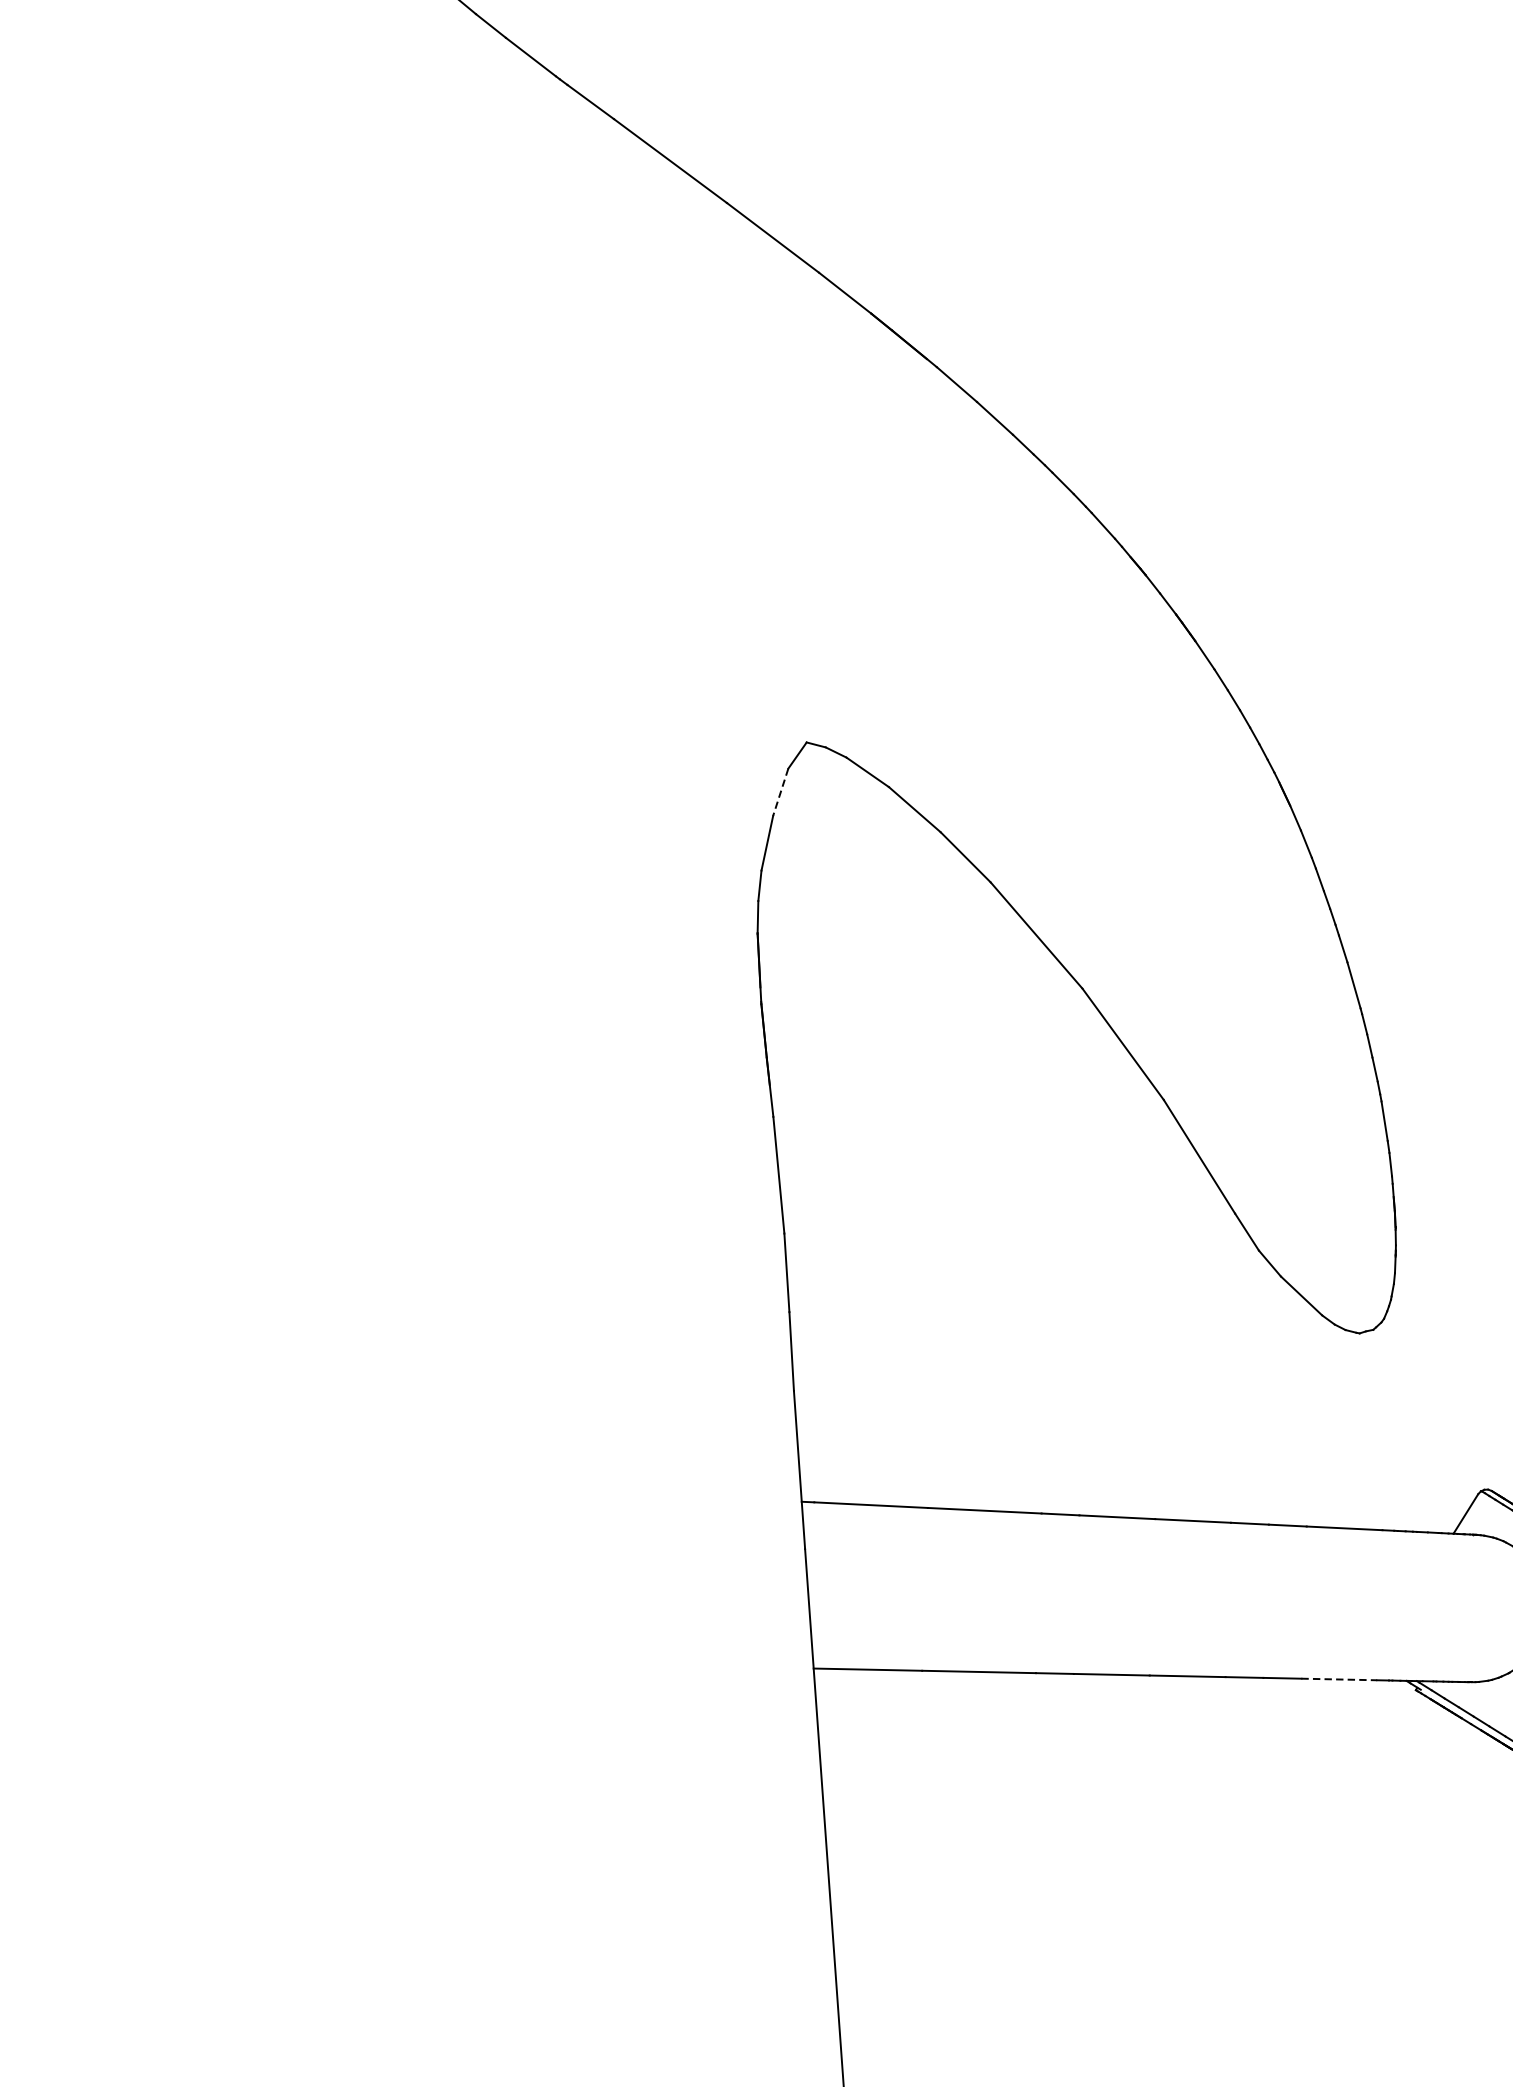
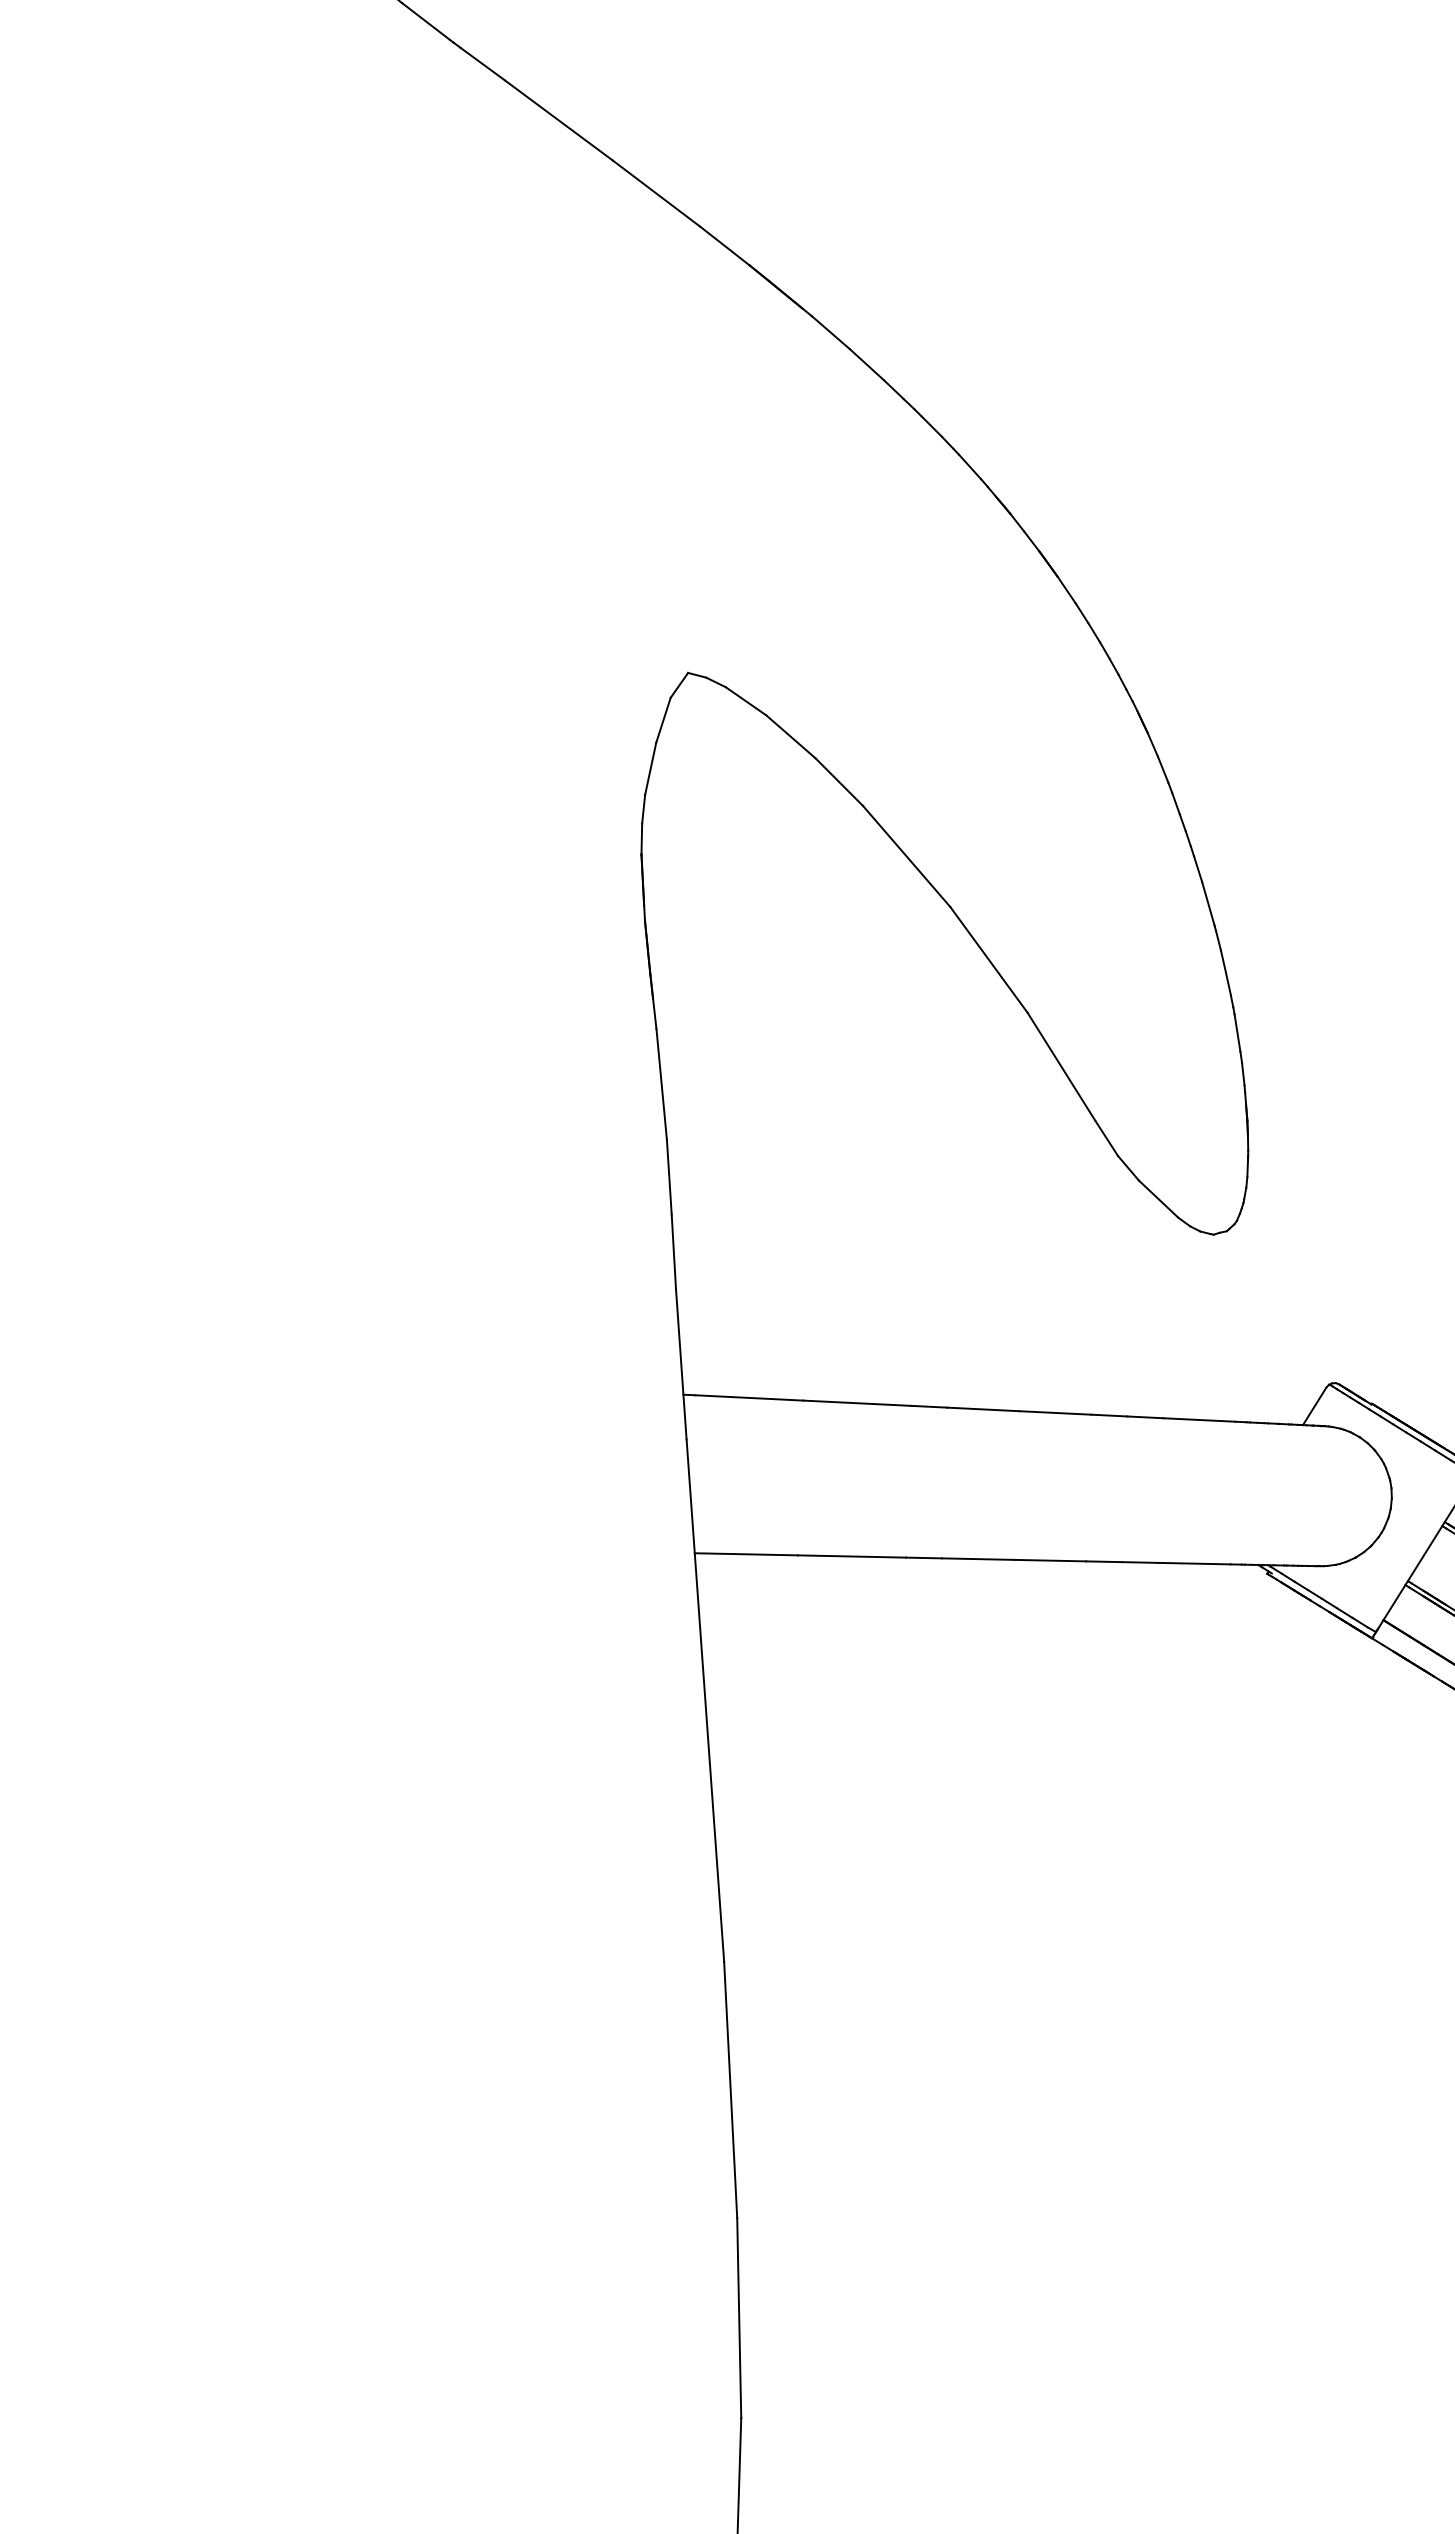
line: (780, 792) -> (663, 720), dashed -> solid
line: (1339, 1679) -> (1194, 1563), dashed -> solid

